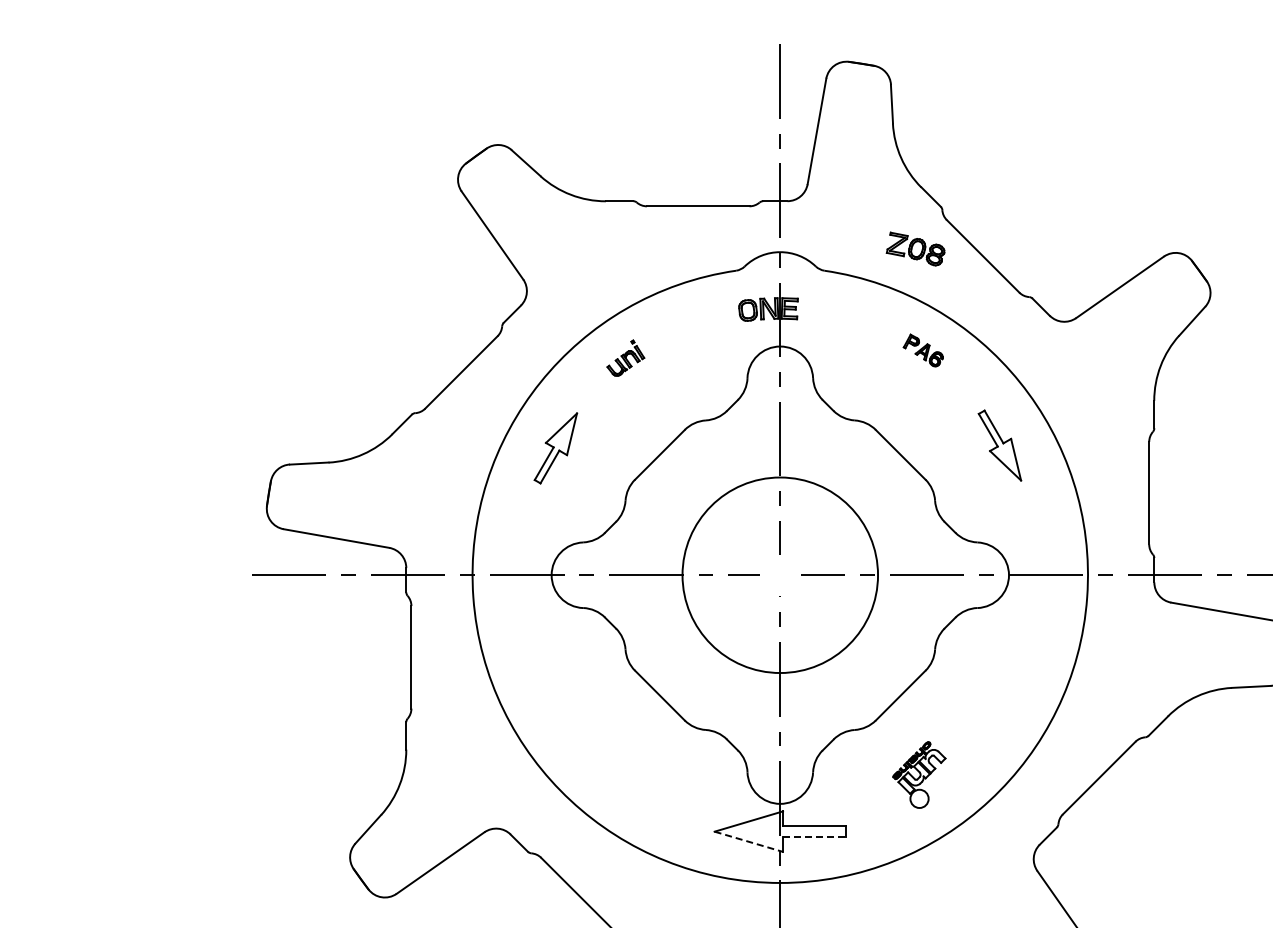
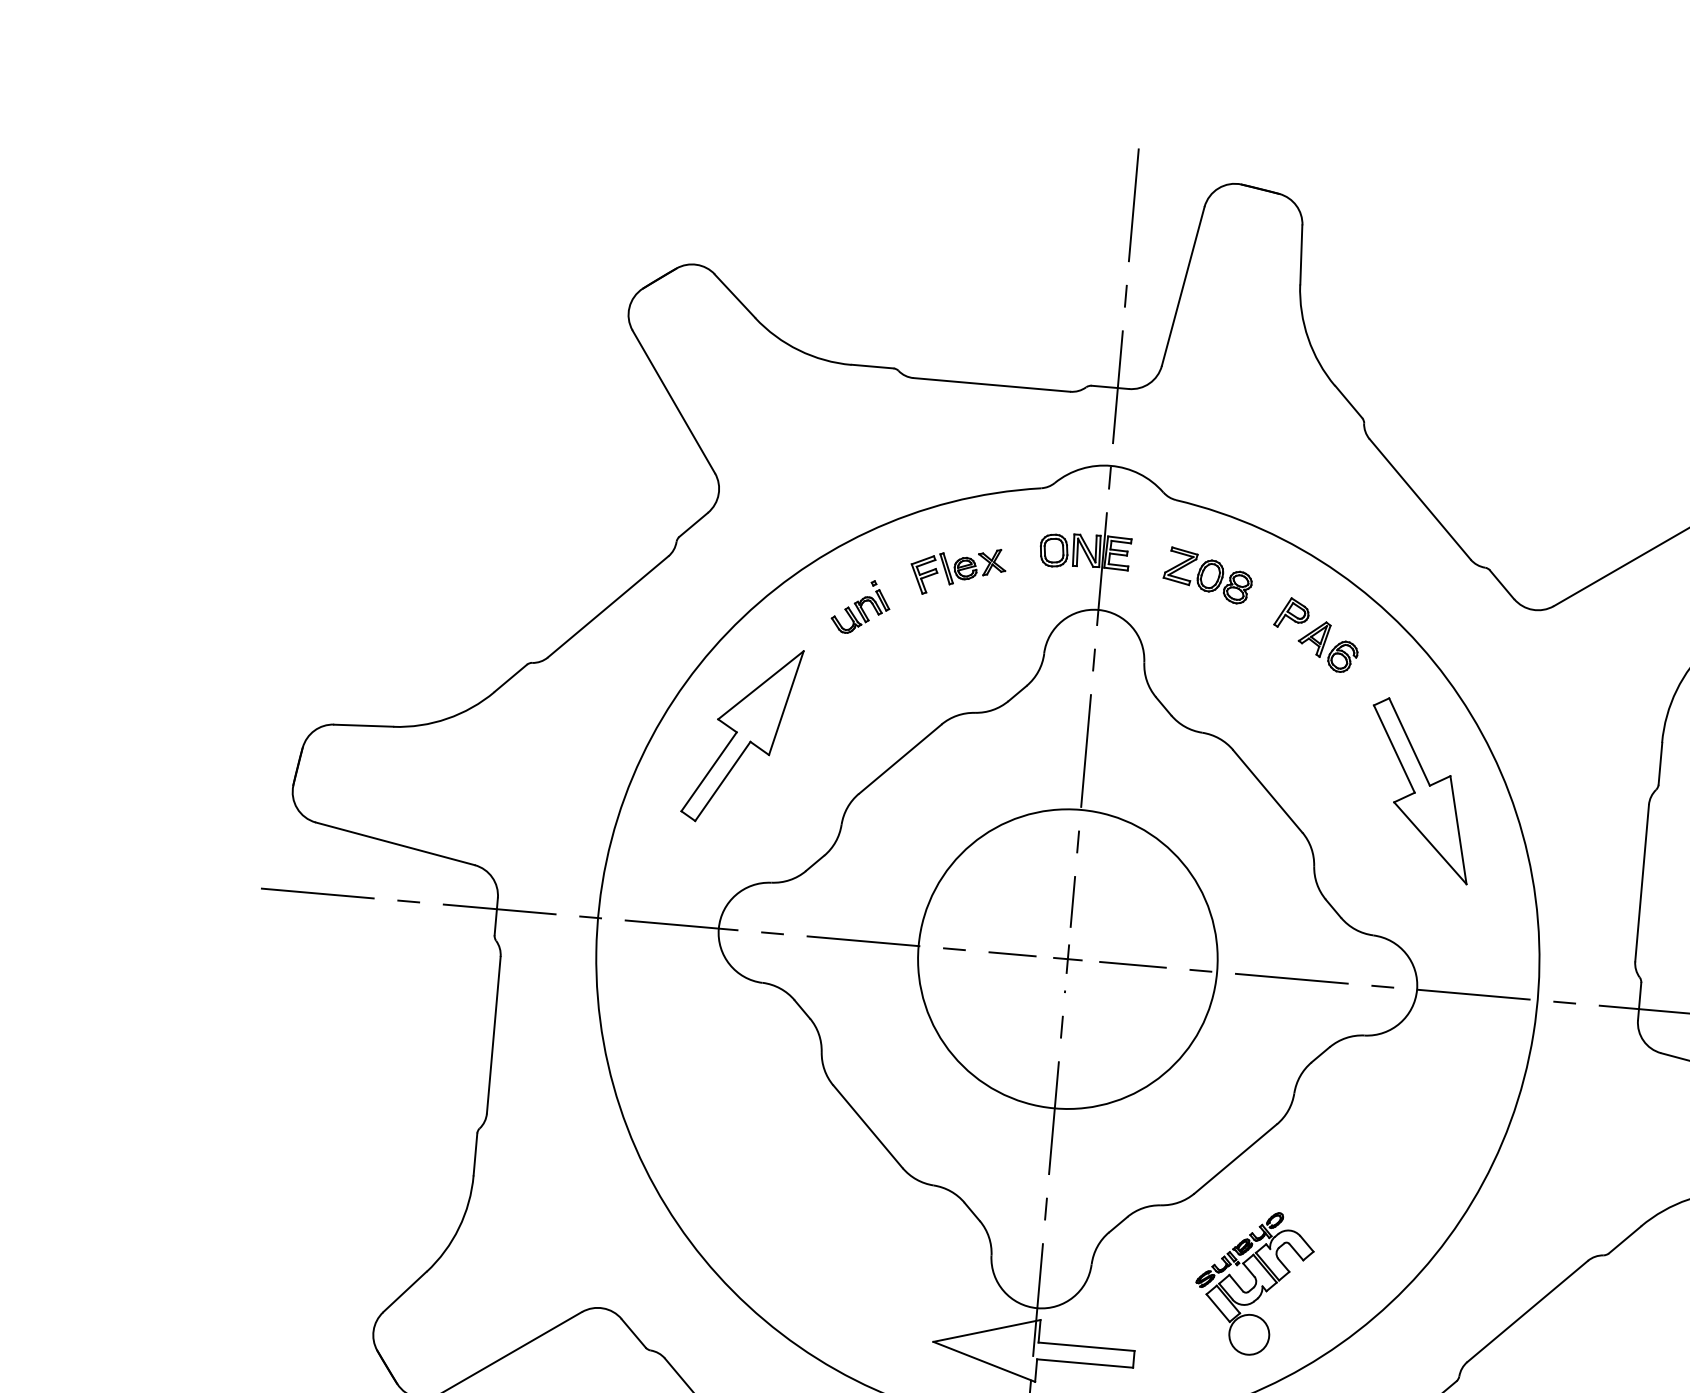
part: (915, 248) -> (1207, 574), moved
part: (686, 329) -> (957, 571), added
part: (923, 350) -> (1316, 635), size x1.43
part: (999, 445) -> (1419, 790), size x1.67
part: (555, 448) -> (741, 735), size x1.67
part: (779, 574) -> (1066, 957), added
part: (919, 774) -> (1253, 1281), size x1.43
line: (814, 837) -> (1085, 1364), dashed -> solid
line: (748, 841) -> (983, 1361), dashed -> solid

